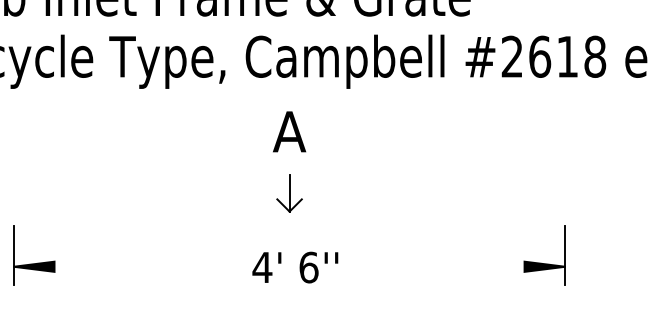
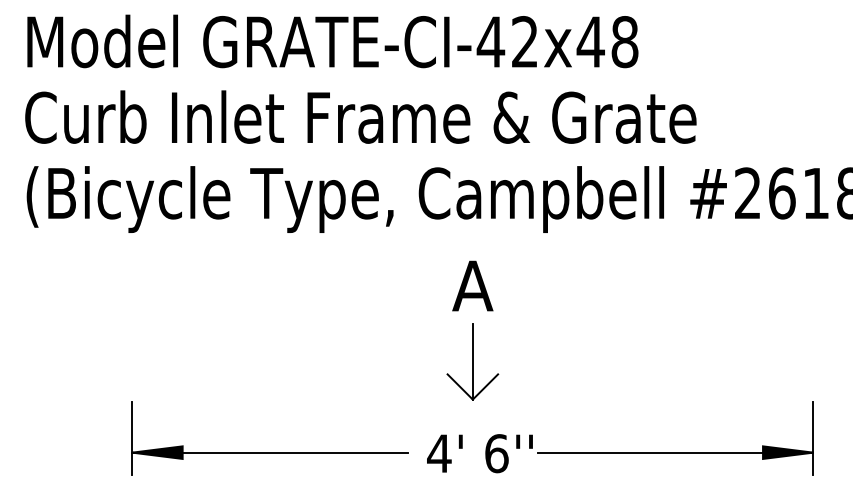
part: (289, 192) -> (472, 361), size x1.67
line: (124, 266) -> (269, 452), added
line: (453, 266) -> (675, 452), added

